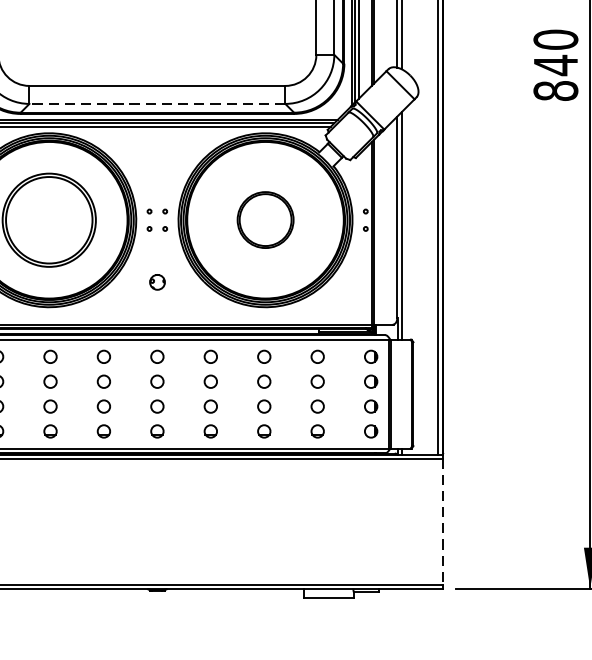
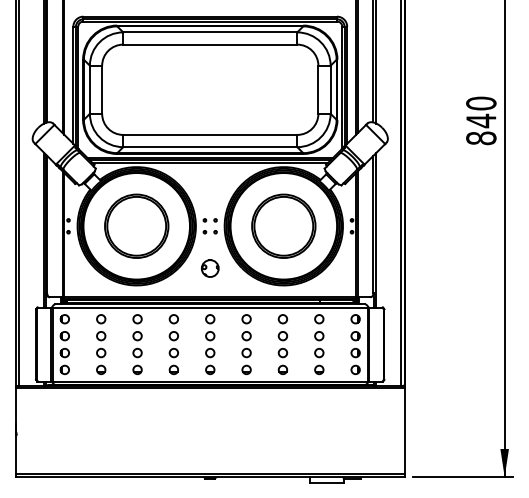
line: (156, 104) -> (209, 147), dashed -> solid
part: (265, 219) -> (283, 225), size x1.67
part: (157, 282) -> (210, 268), size x1.67
line: (442, 521) -> (404, 431), dashed -> solid

